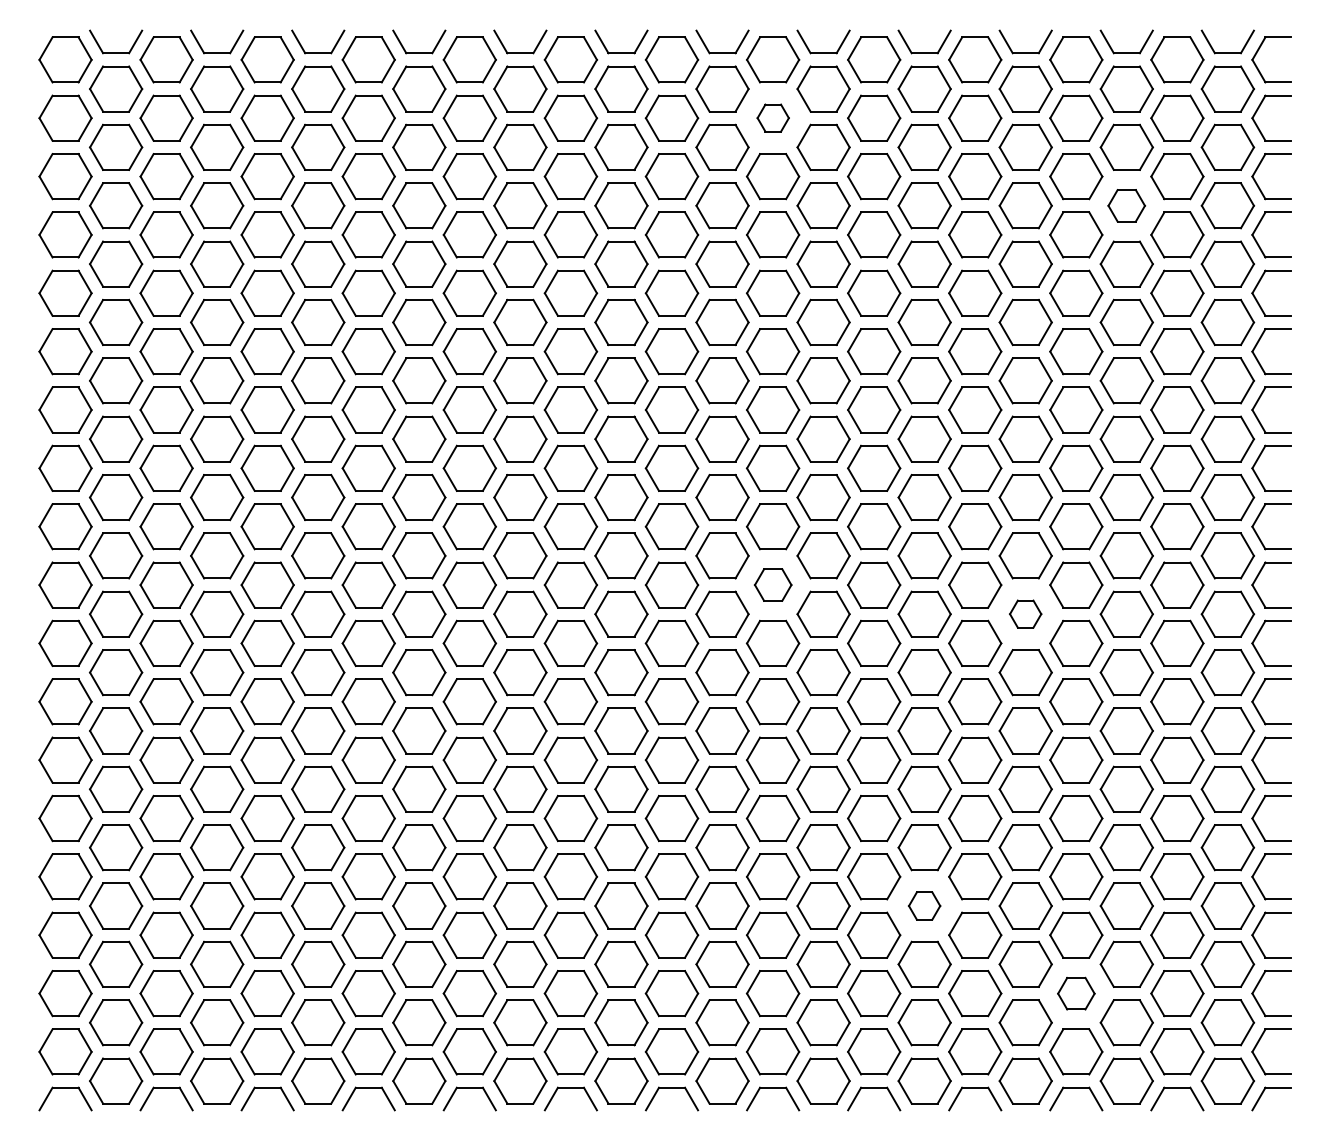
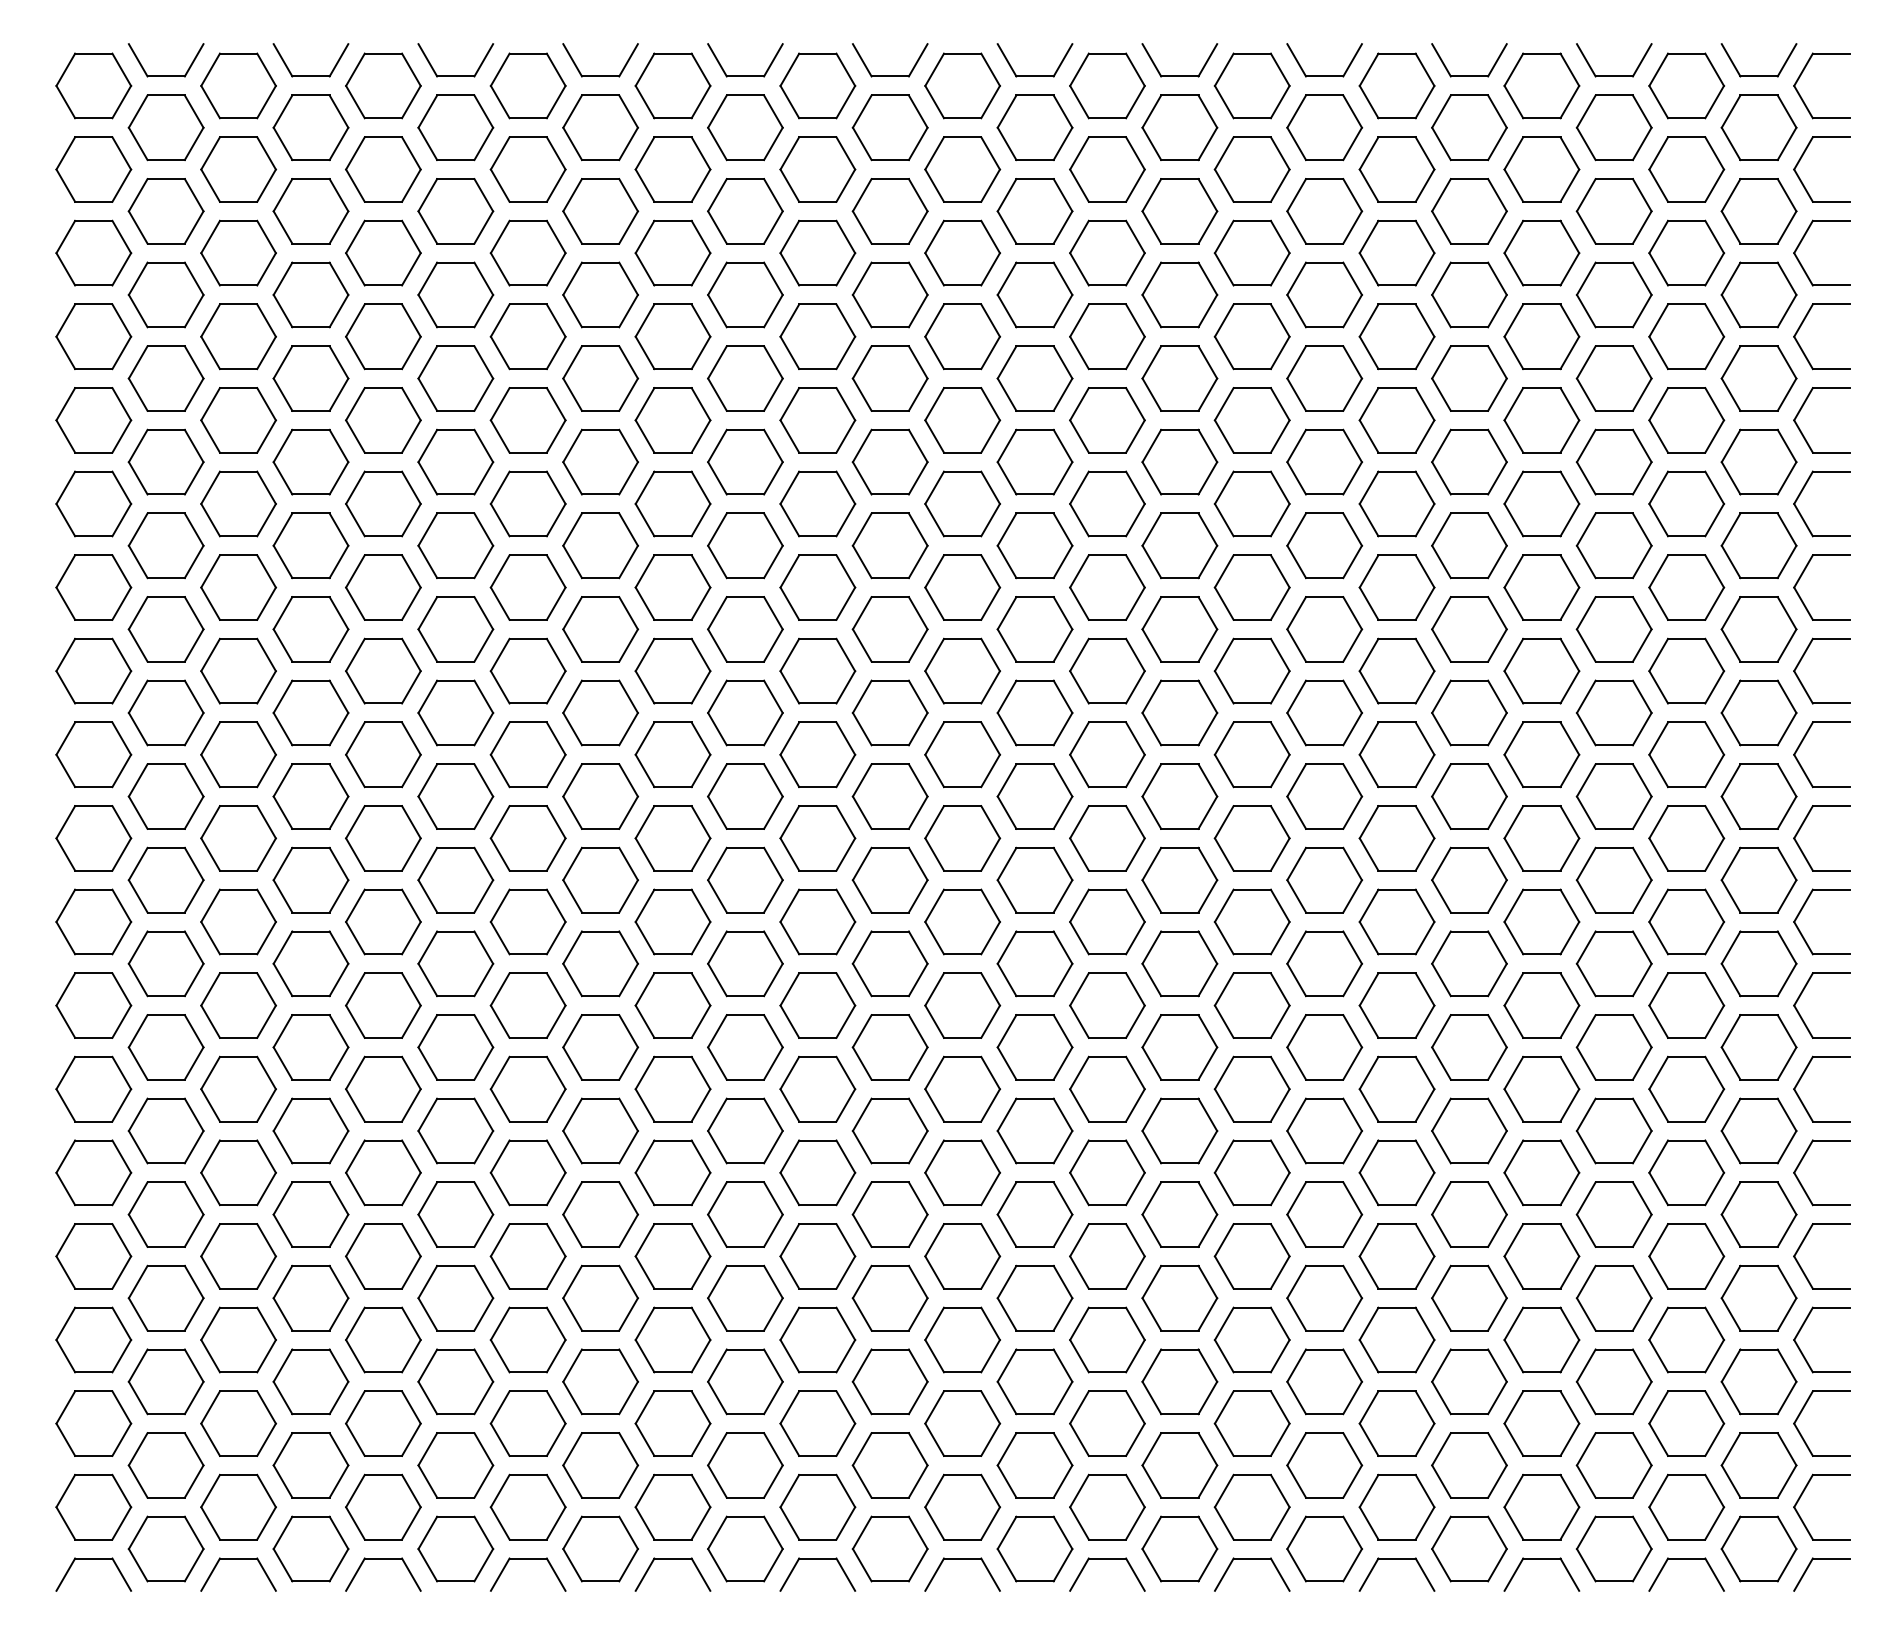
part: (773, 117) -> (1108, 168), size x1.67
part: (1126, 205) -> (1613, 294), size x1.43
part: (773, 584) -> (1108, 837), size x1.43
part: (1025, 613) -> (1469, 879), size x1.67
part: (924, 905) -> (1324, 1297), size x1.67
part: (1076, 993) -> (1542, 1423), size x1.43

